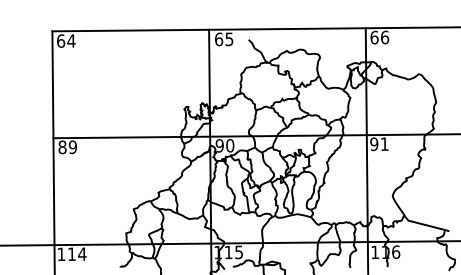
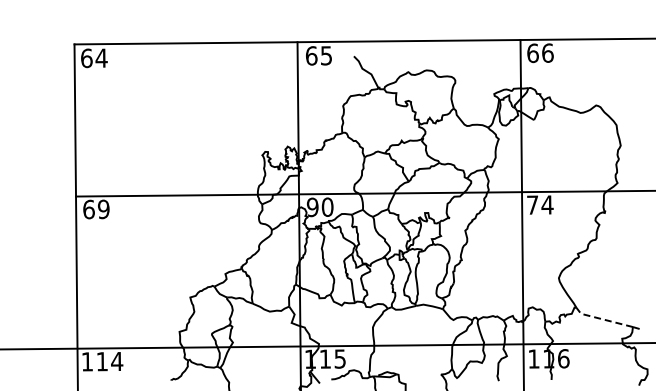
text: (379, 143) -> (539, 204), 91 -> 74
text: (62, 147) -> (88, 209), 89 -> 69
line: (423, 224) -> (602, 319), solid -> dashed

